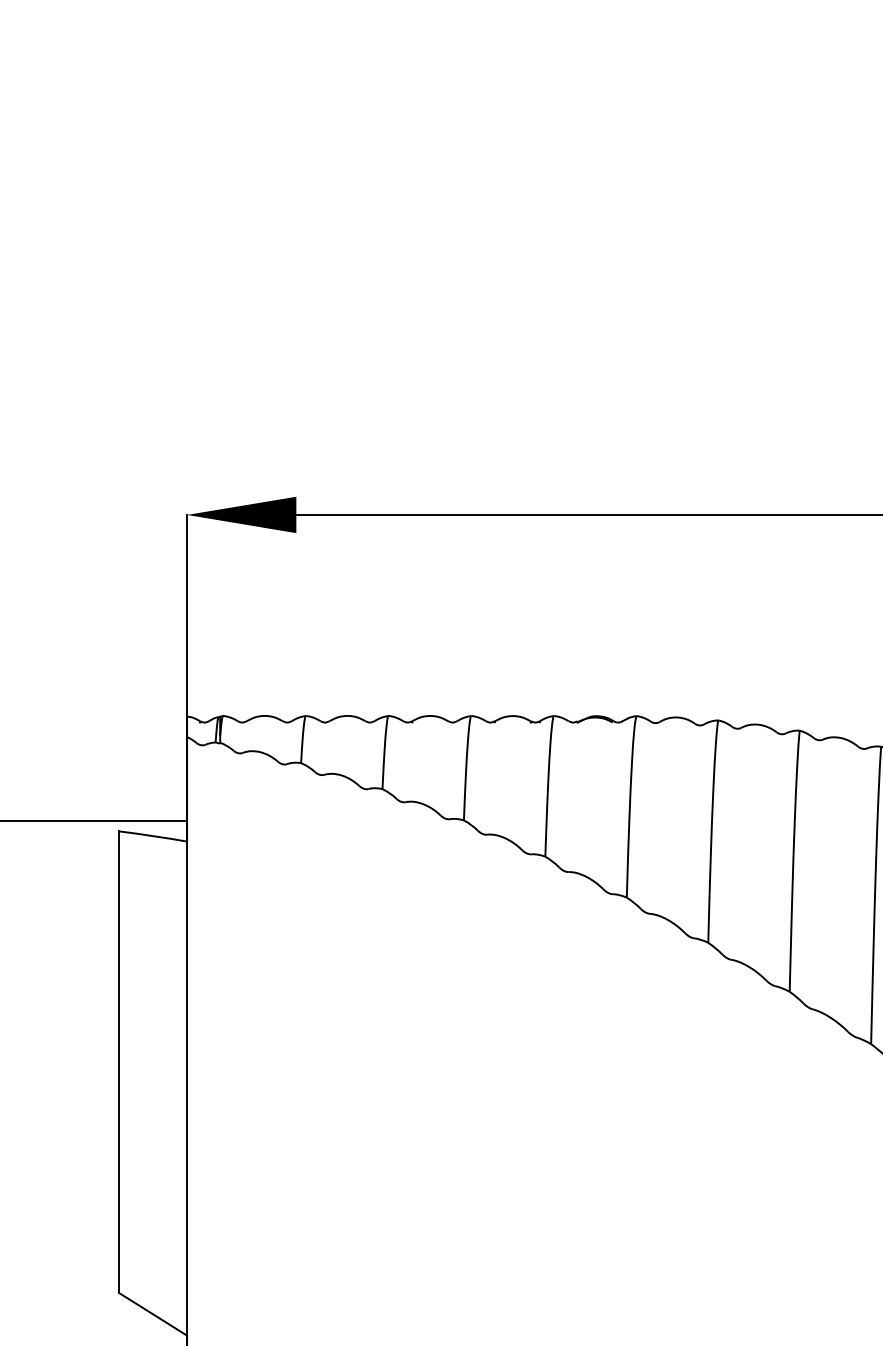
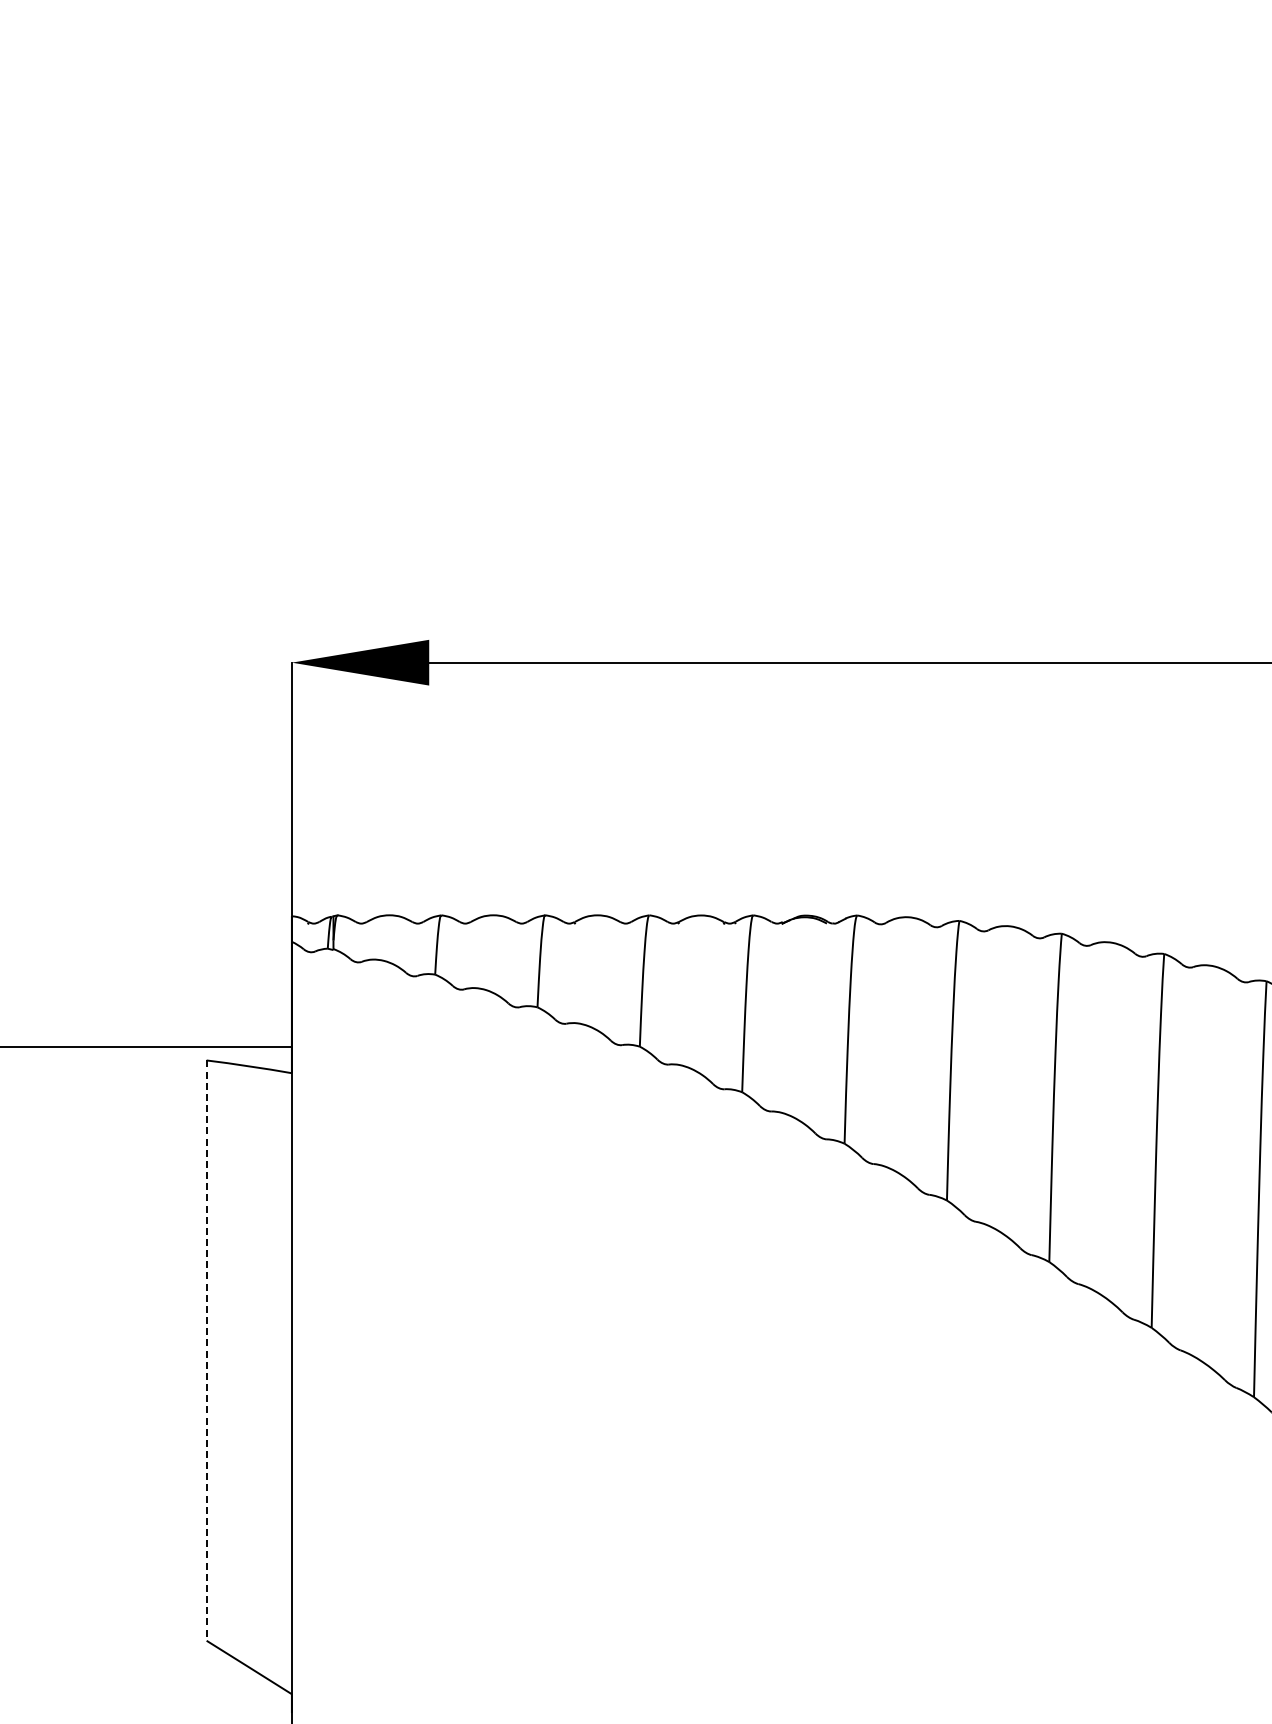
line: (119, 1062) -> (206, 1351), solid -> dashed

